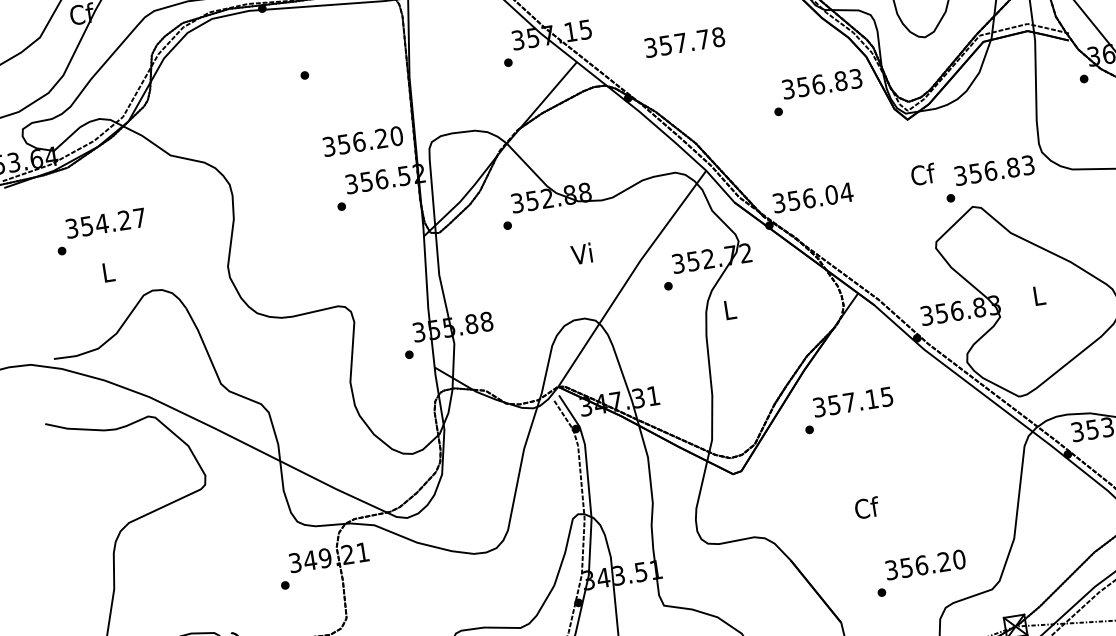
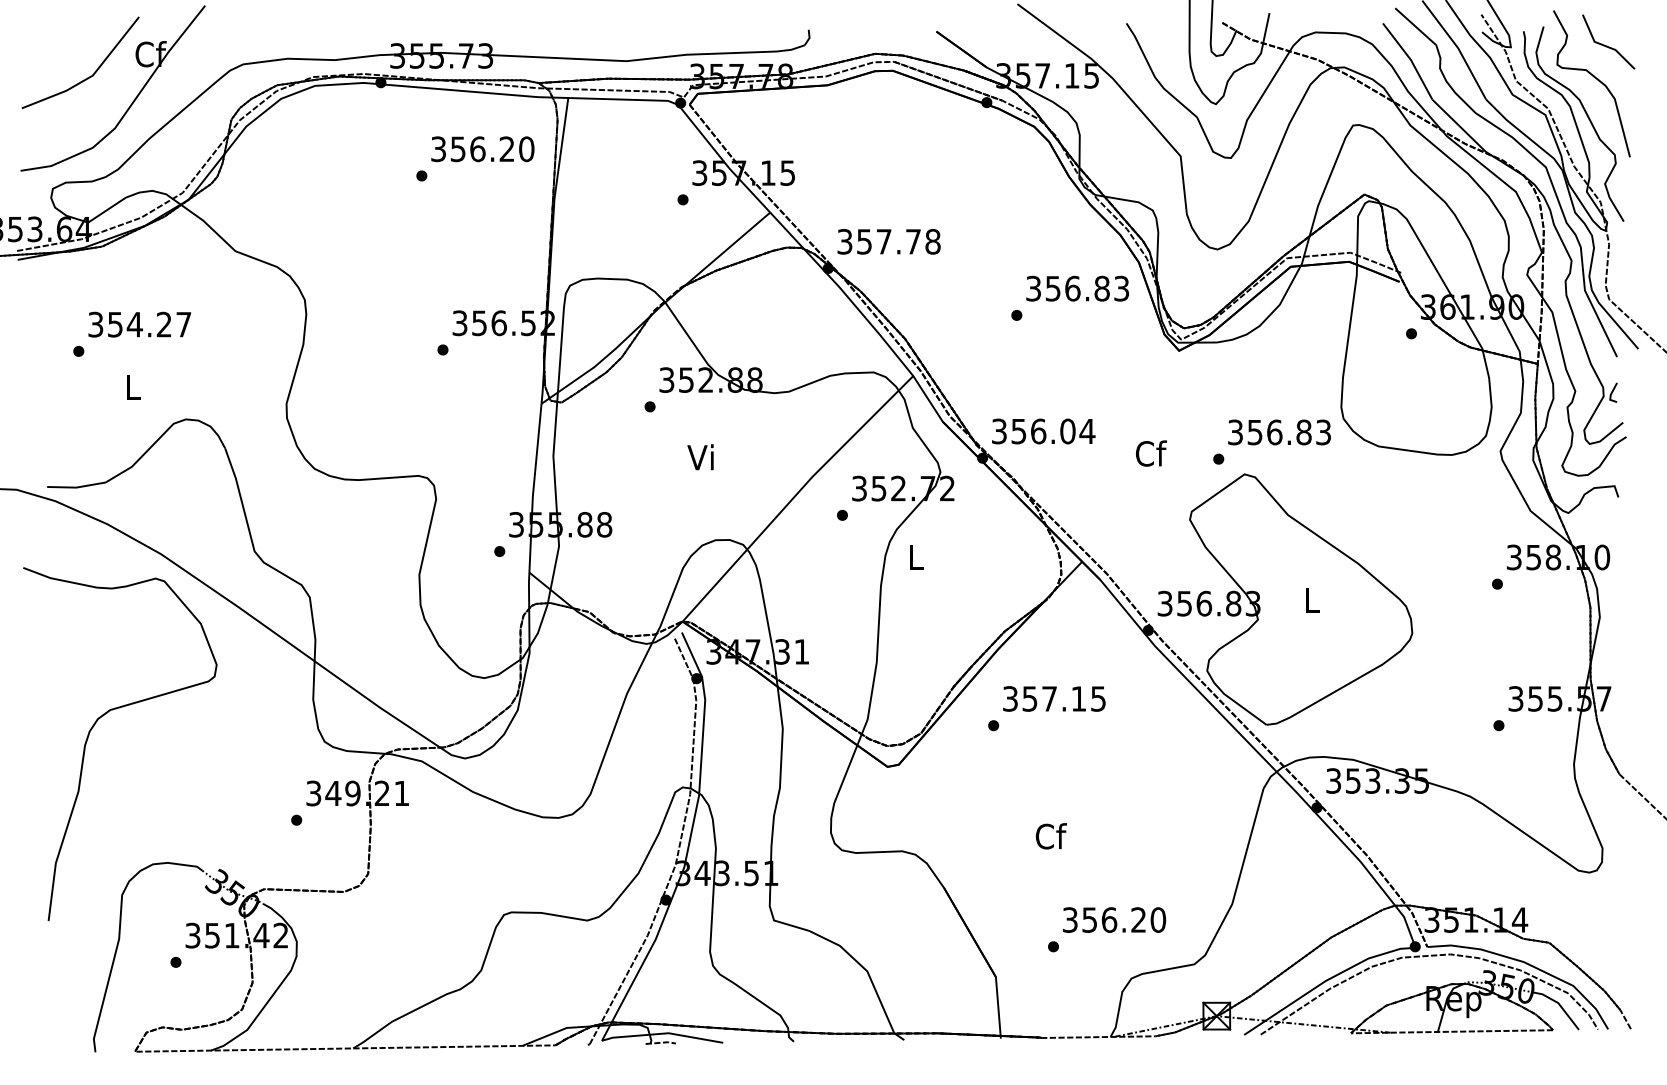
text: (684, 42) -> (888, 241), moved
text: (362, 141) -> (482, 149), moved
text: (923, 174) -> (1151, 453), moved
text: (581, 254) -> (700, 457), moved

